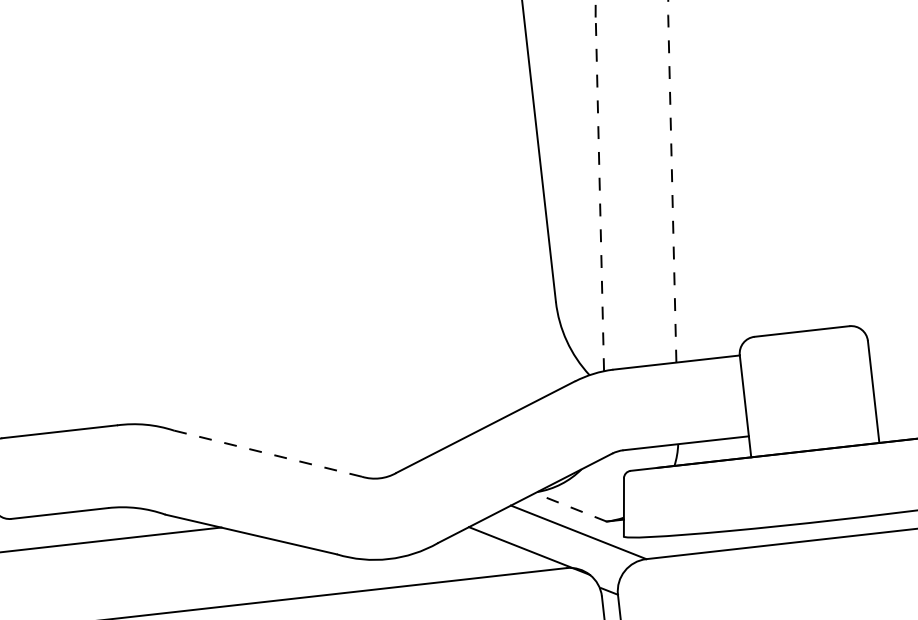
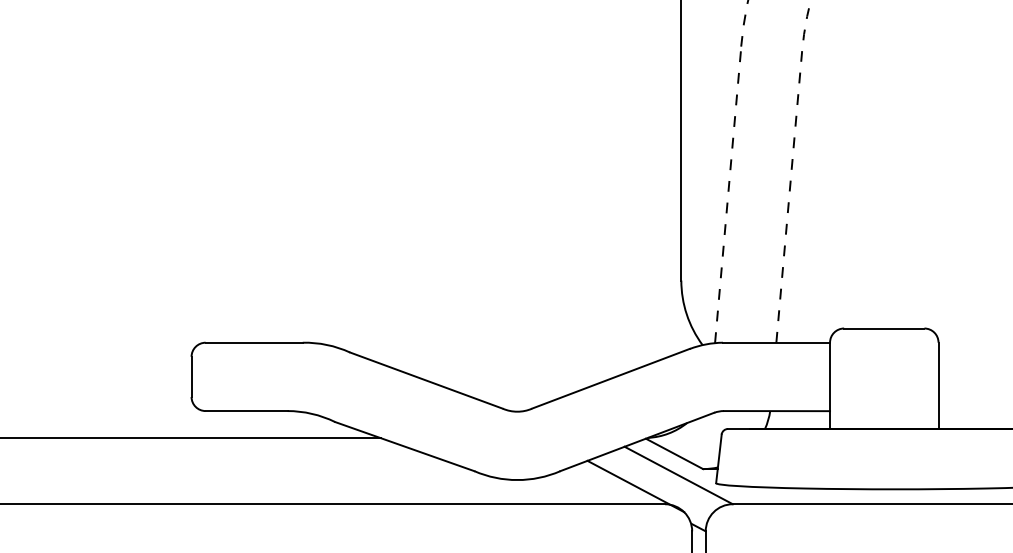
line: (266, 453) -> (425, 380), dashed -> solid
line: (570, 506) -> (674, 453), dashed -> solid

